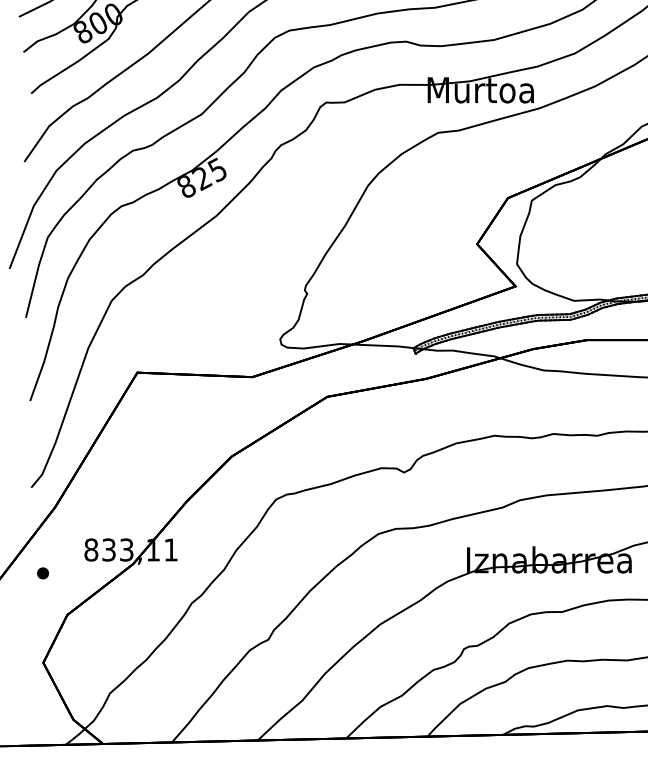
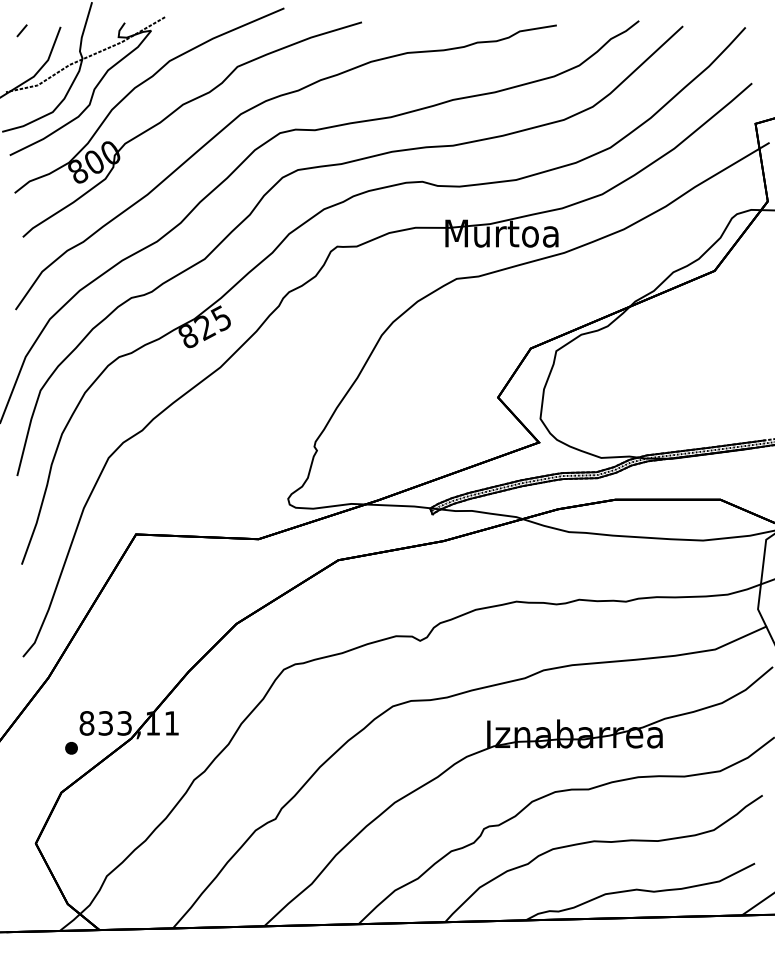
part: (43, 573) -> (71, 748), moved

